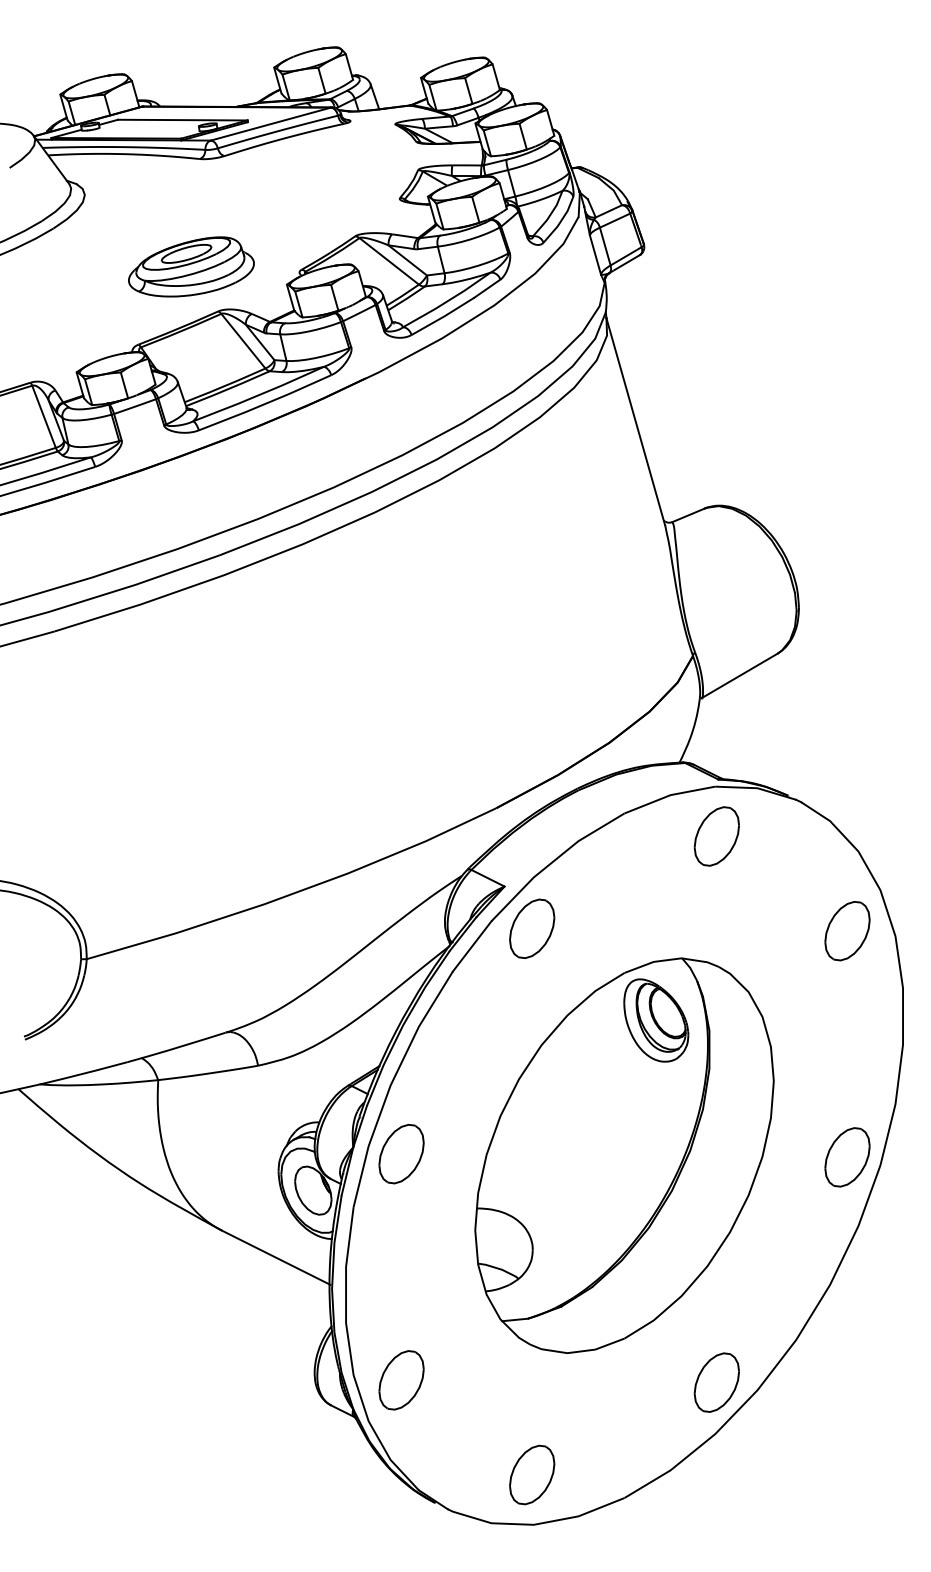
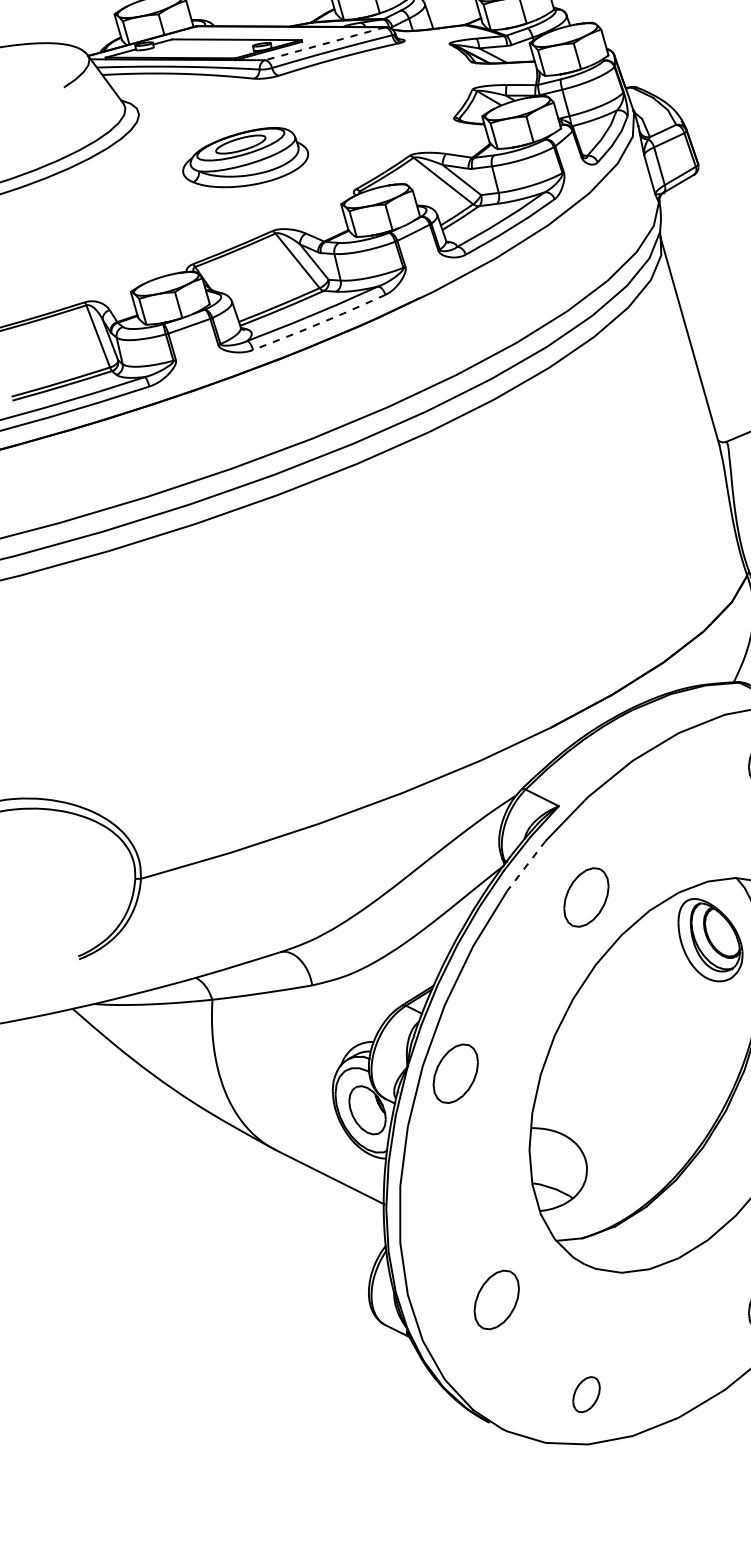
line: (270, 124) -> (324, 44), solid -> dashed
part: (191, 266) -> (245, 157), moved
line: (265, 403) -> (319, 323), solid -> dashed
part: (532, 928) -> (586, 897), moved
line: (472, 946) -> (526, 866), solid -> dashed
part: (401, 1380) -> (496, 1300), moved
part: (532, 1474) -> (586, 1394), size x0.6

